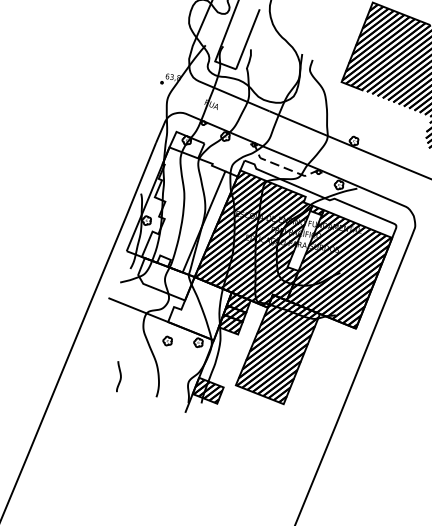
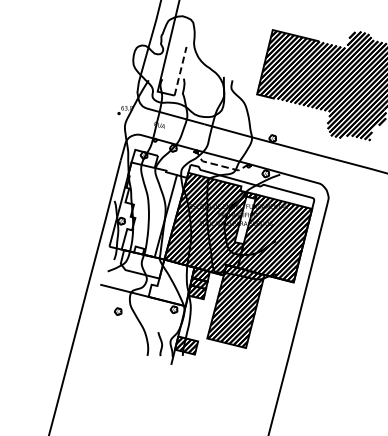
line: (247, 38) -> (180, 70), solid -> dashed
part: (167, 341) -> (118, 311), moved
curve: (120, 377) -> (161, 344), moved

